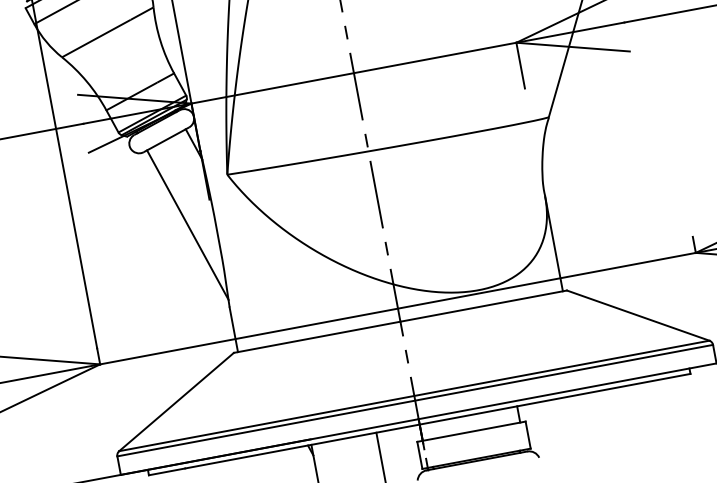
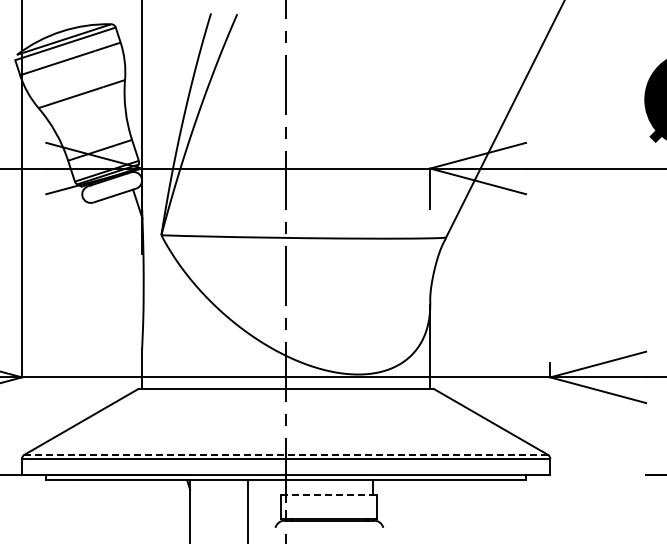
line: (187, 224) -> (119, 271), removed
line: (414, 395) -> (286, 454), solid -> dashed
line: (471, 431) -> (329, 494), solid -> dashed

